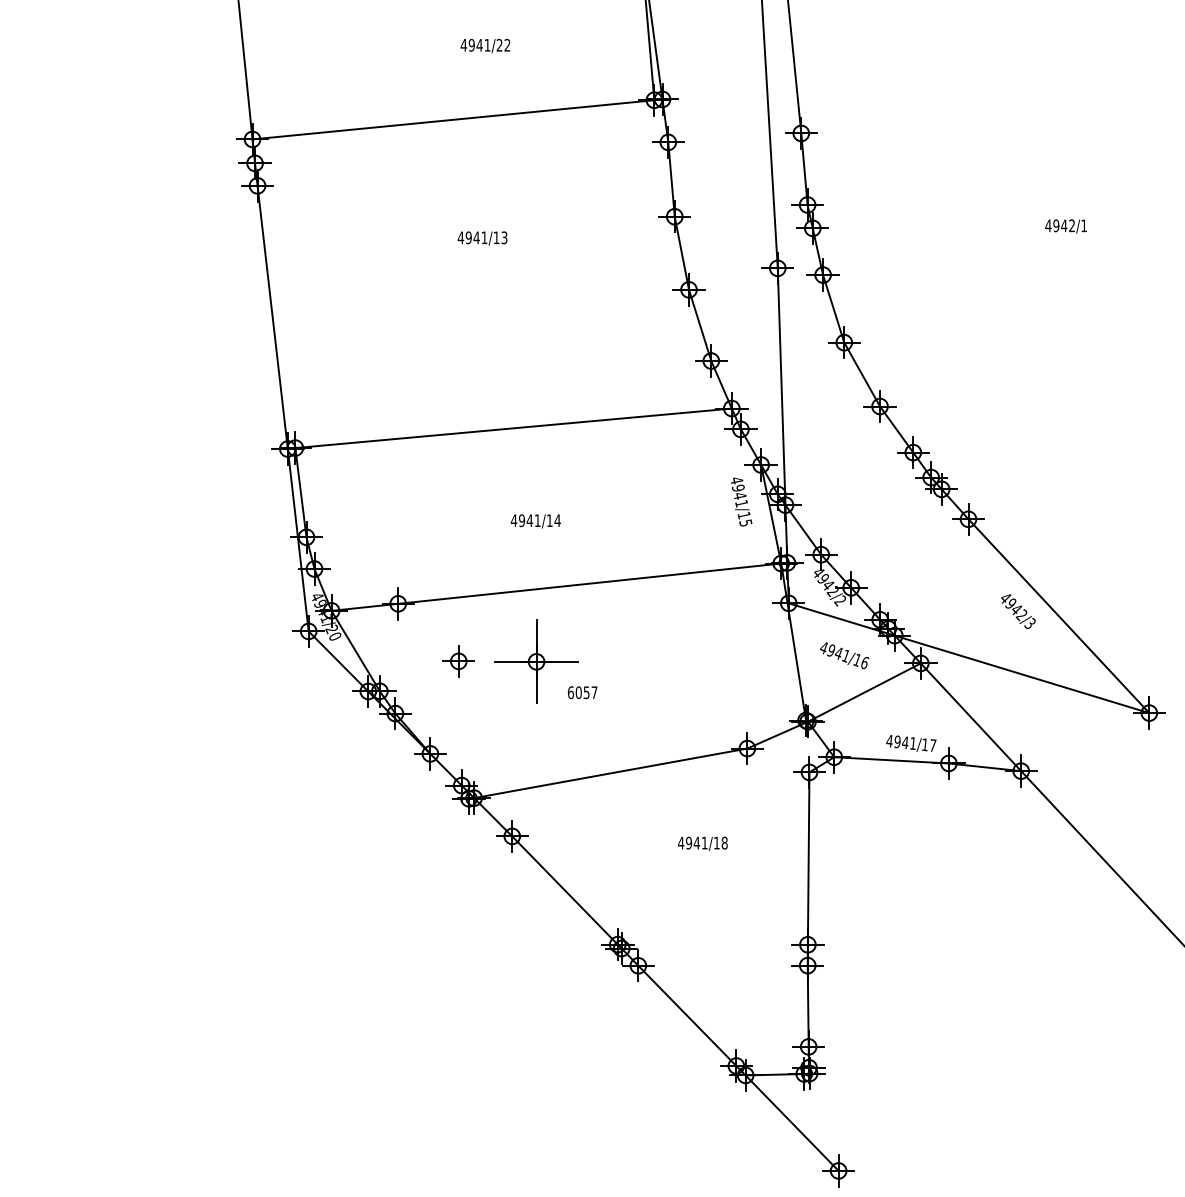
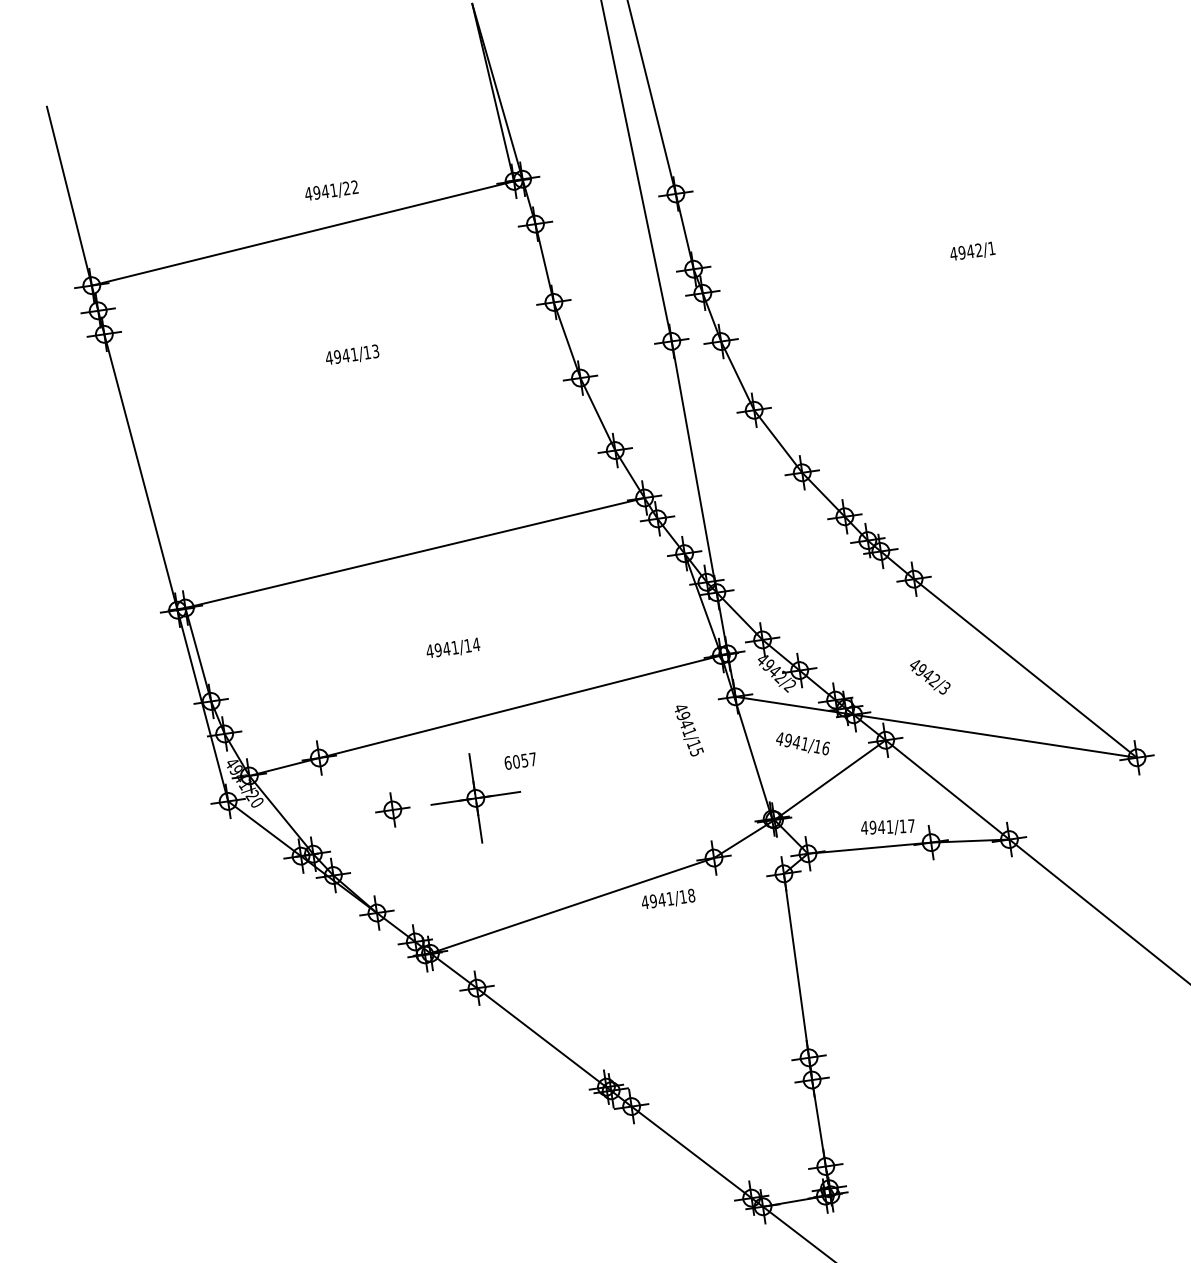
text: (485, 45) -> (331, 190), moved
text: (741, 501) -> (688, 729), moved
text: (1018, 611) -> (930, 677), moved
text: (582, 692) -> (520, 761), moved
text: (702, 843) -> (667, 899), moved

